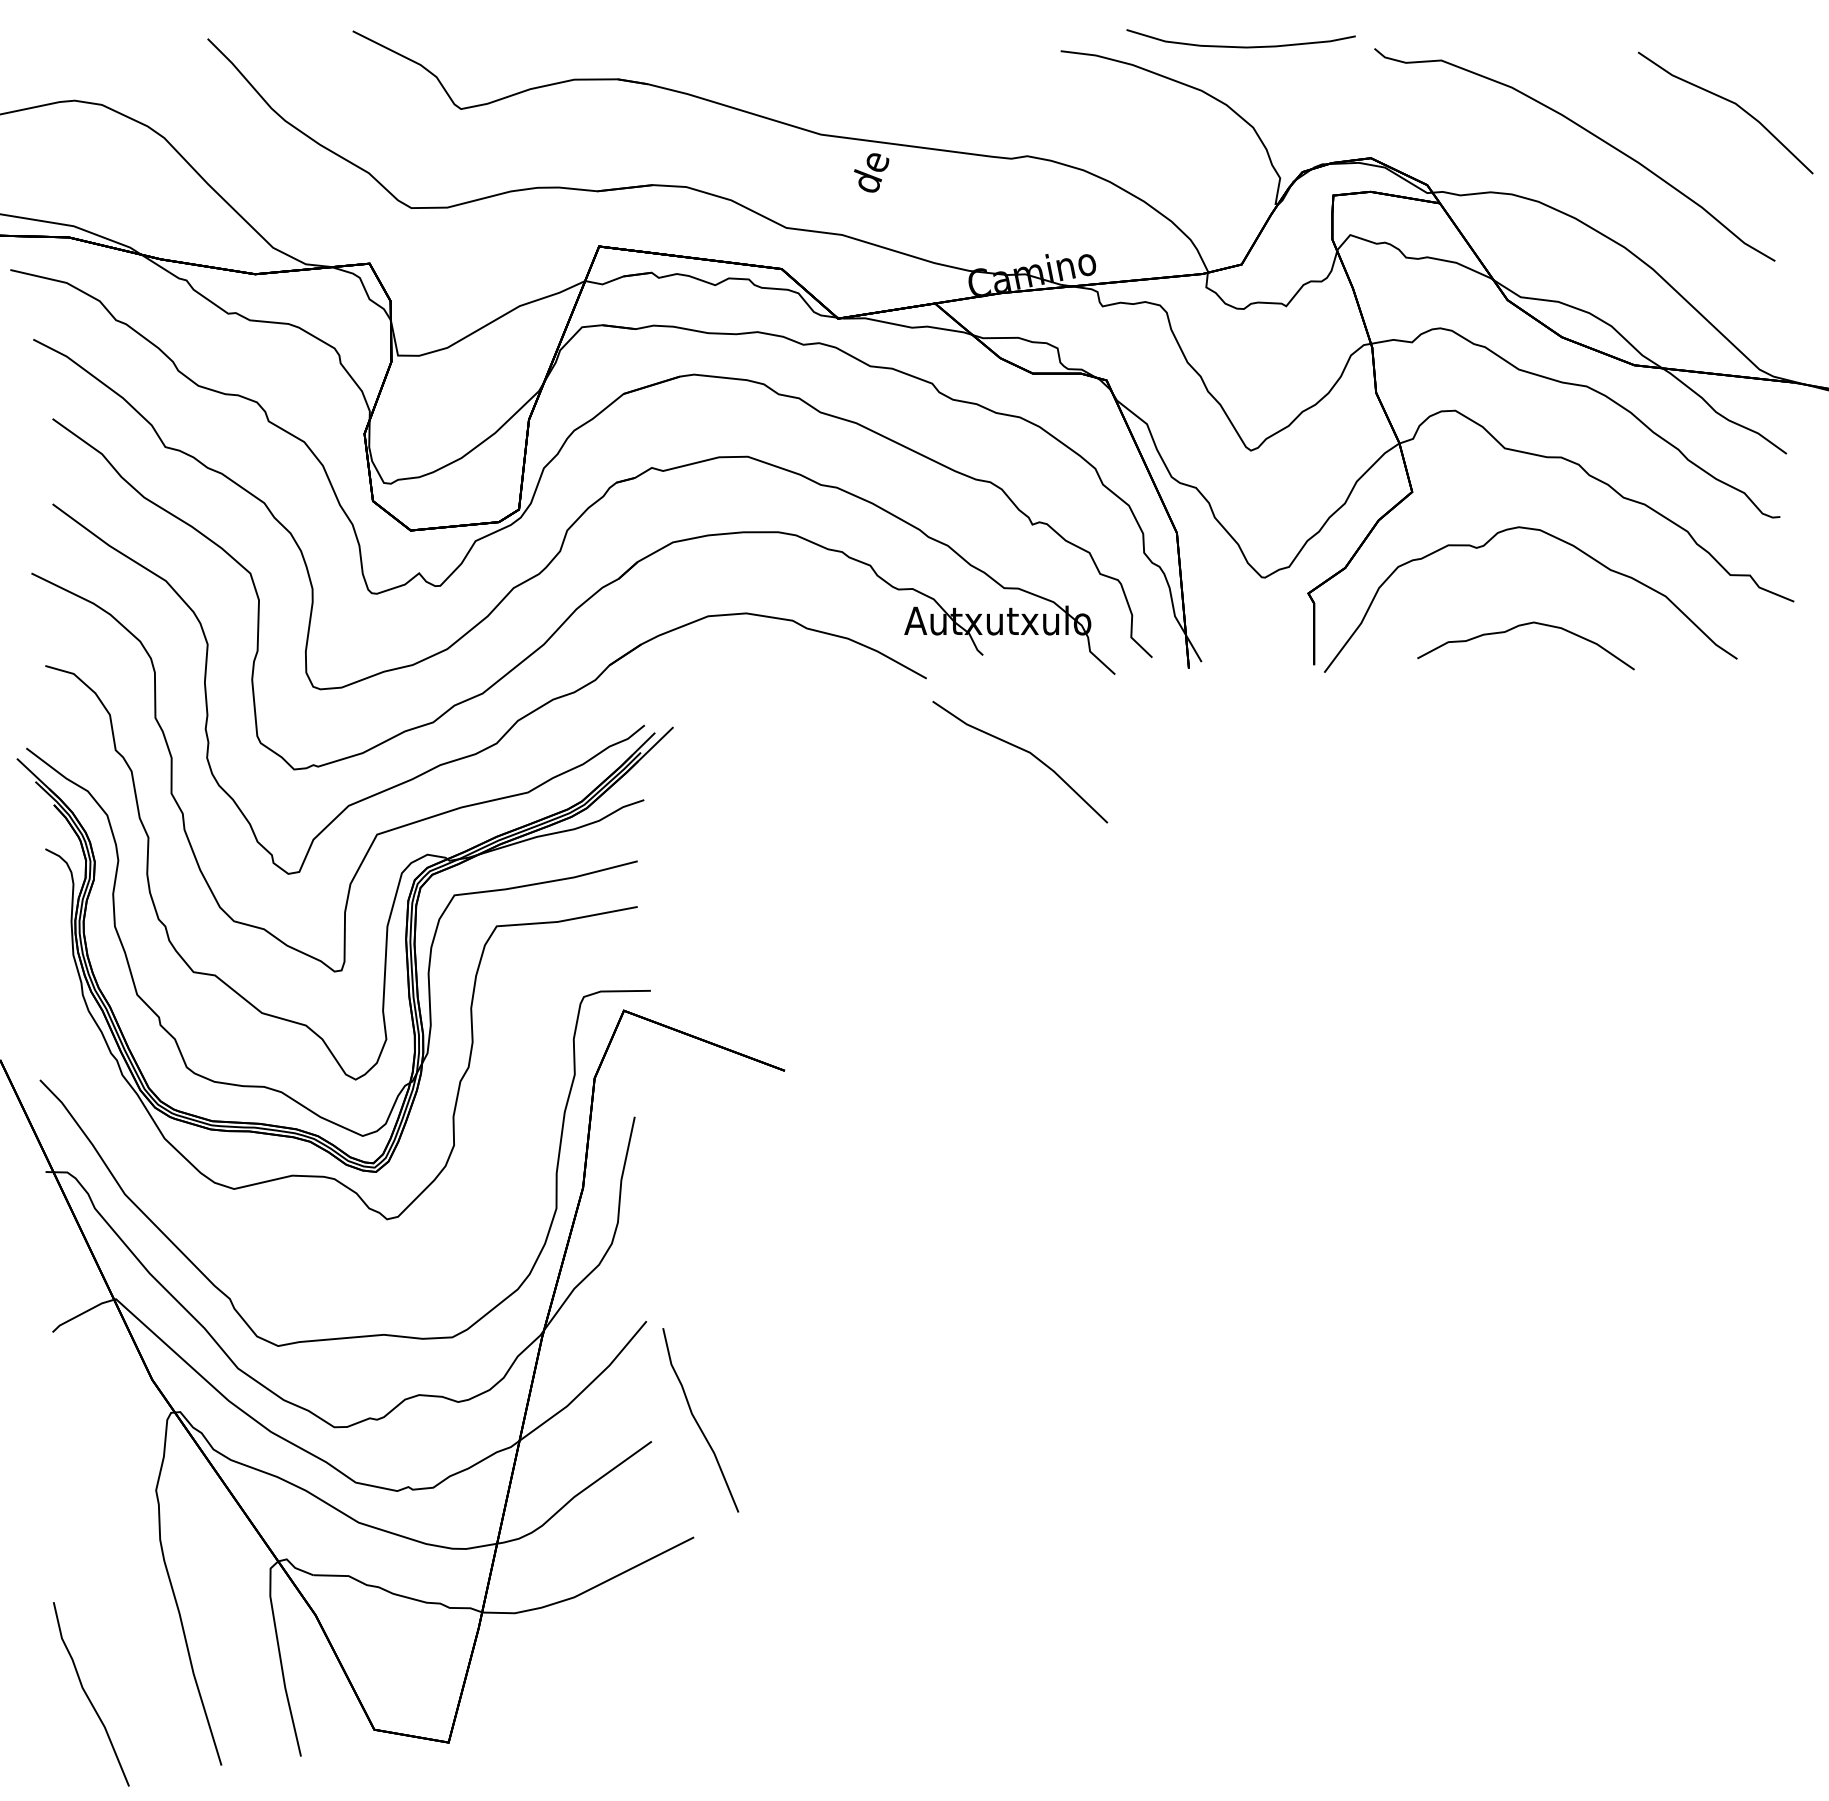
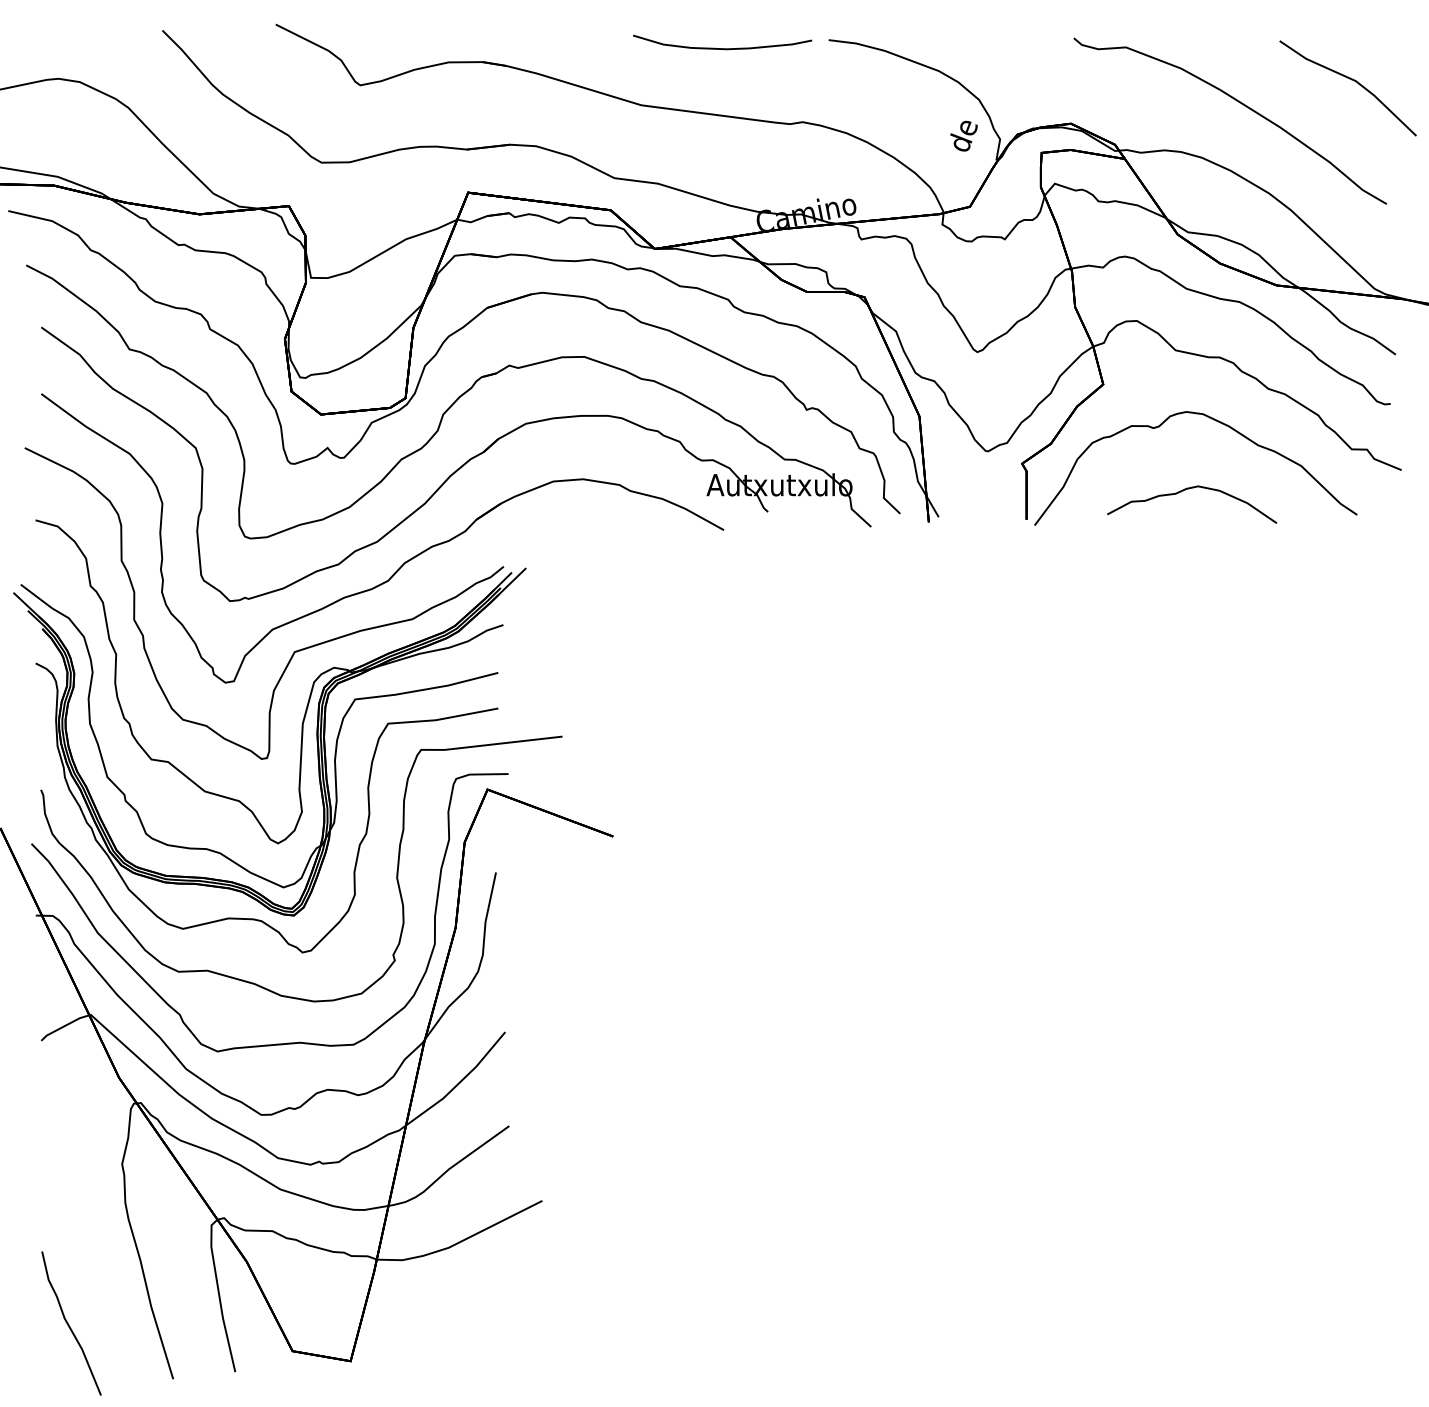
curve: (1240, 46) -> (722, 48), moved
text: (870, 172) -> (963, 135), moved
line: (1024, 751) -> (800, 587), removed
part: (507, 1114) -> (396, 870), added
curve: (698, 1421) -> (545, 1110), removed

